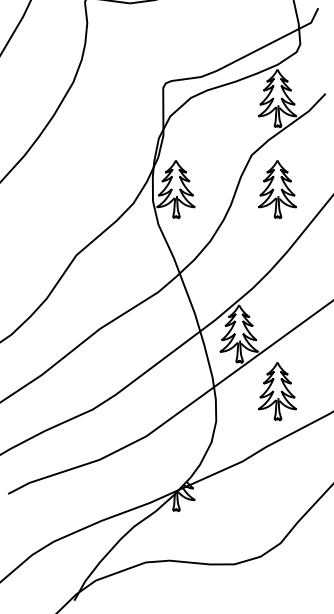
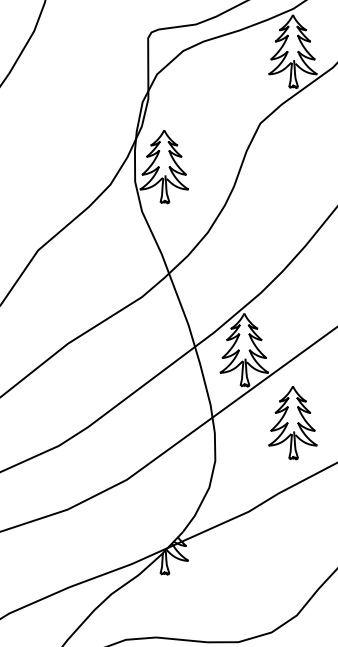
part: (277, 189) -> (292, 167), removed

